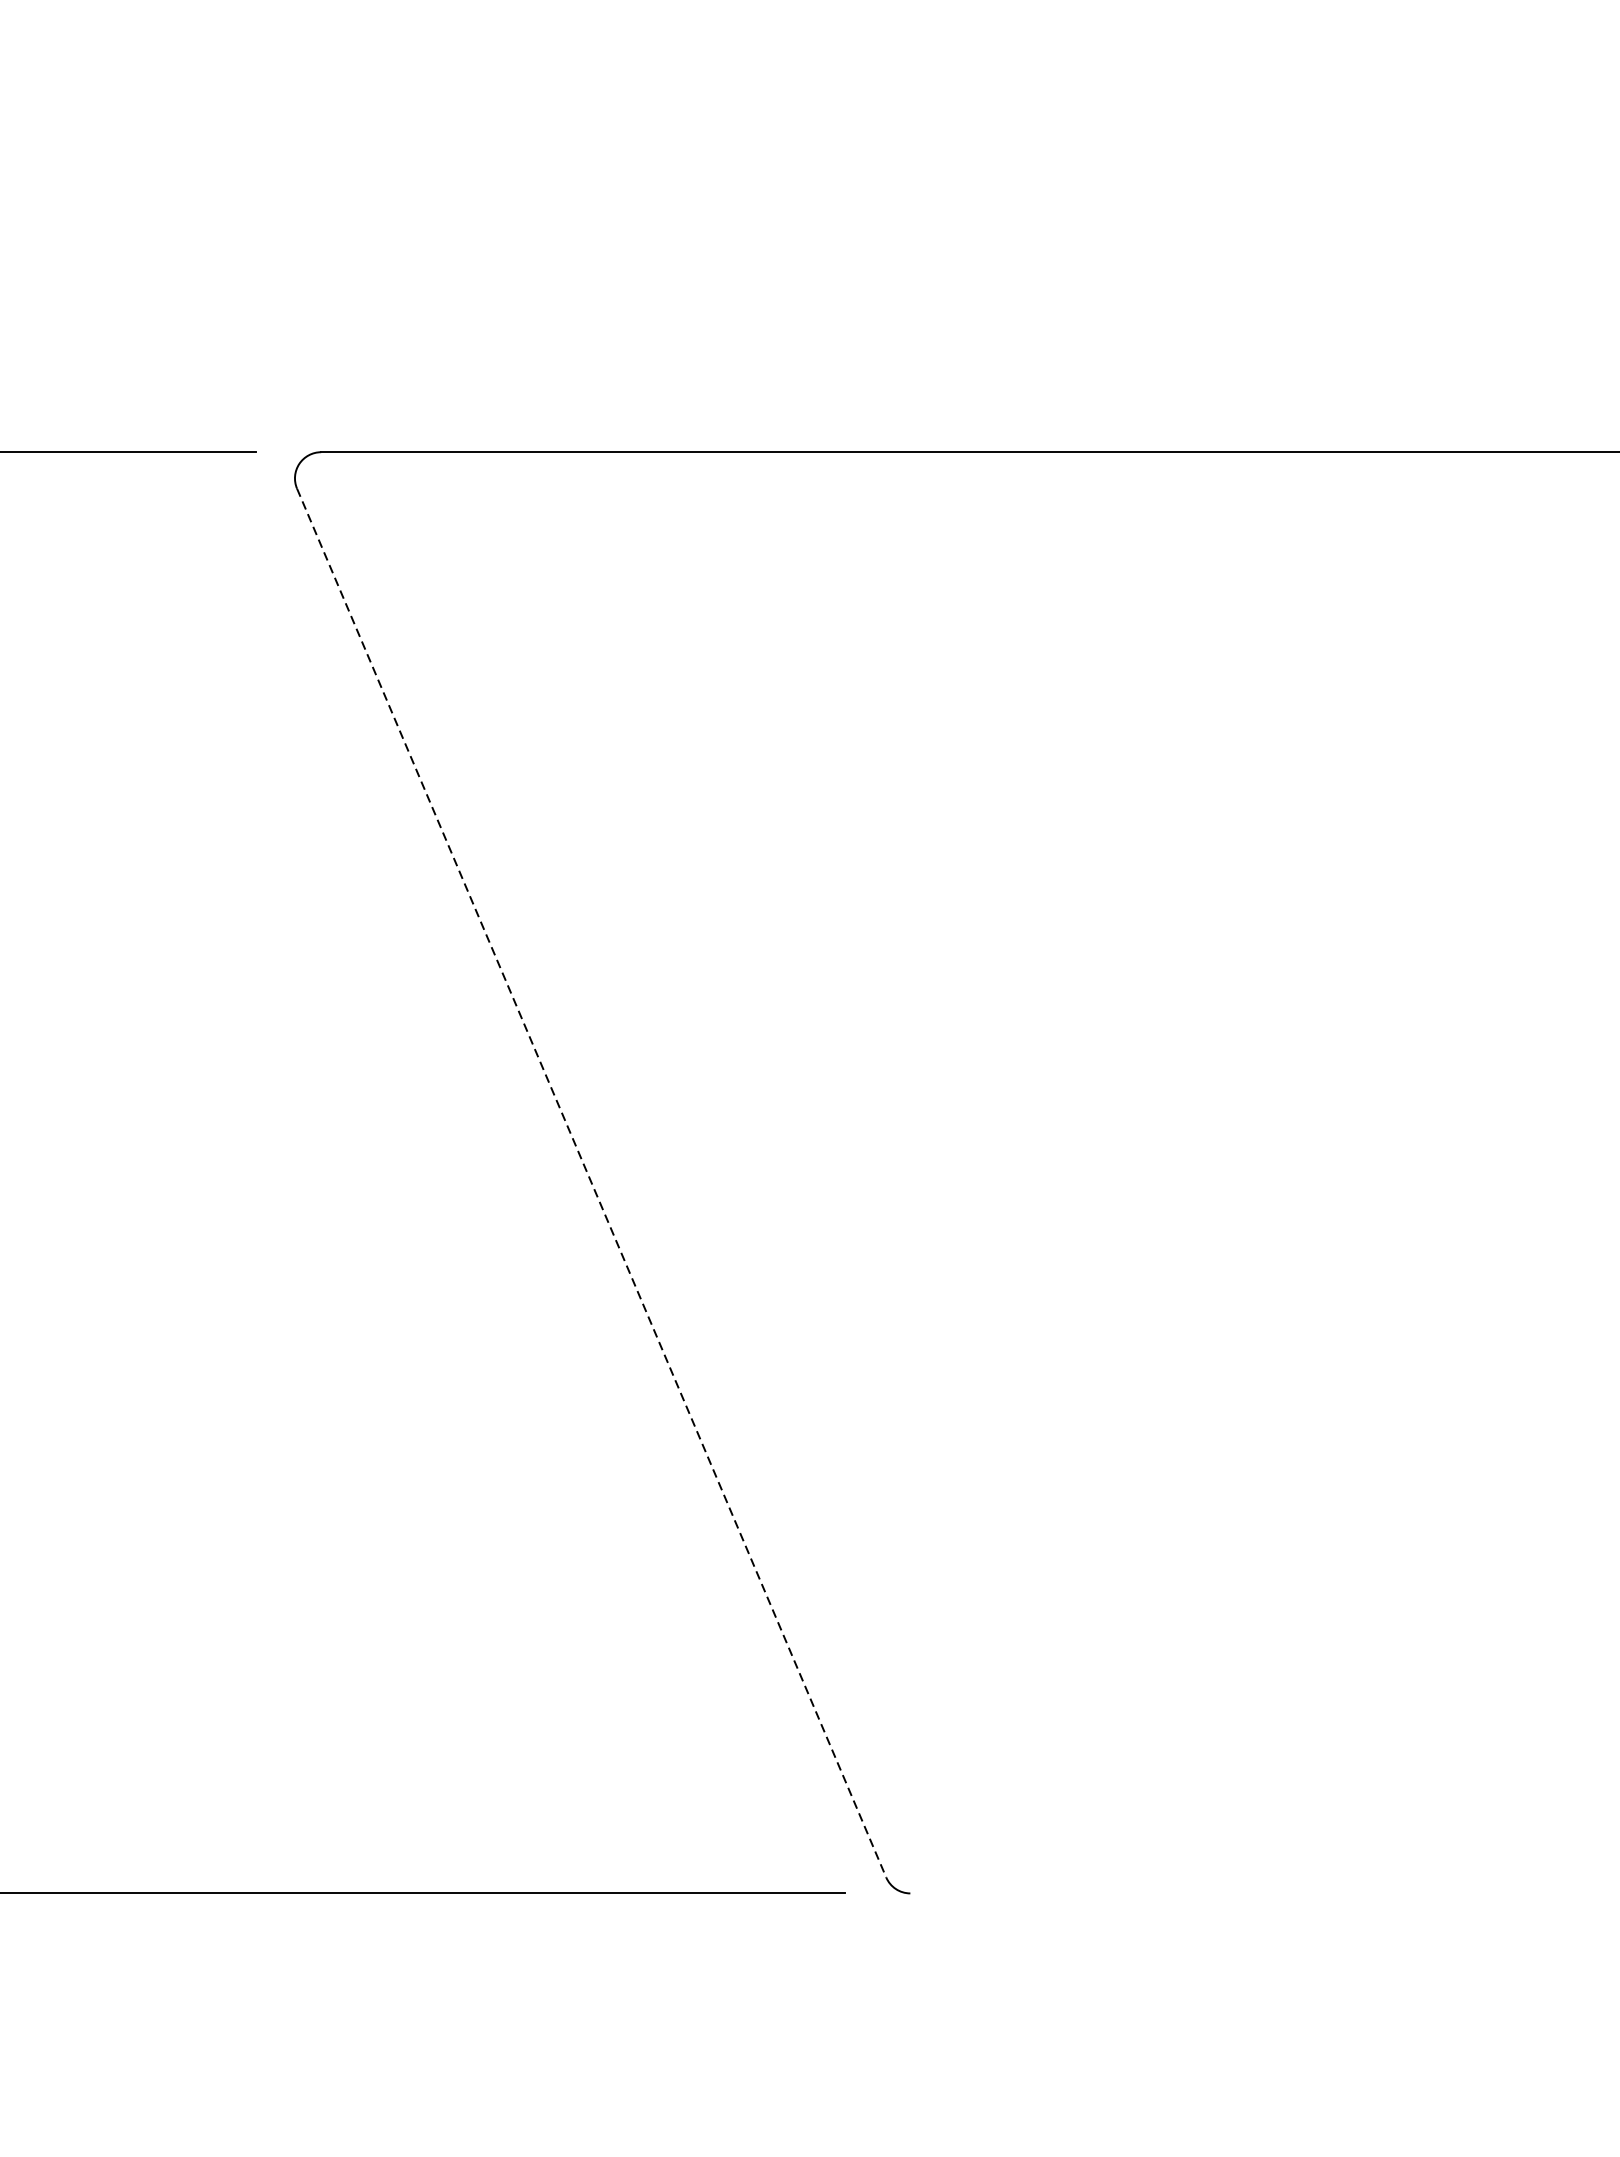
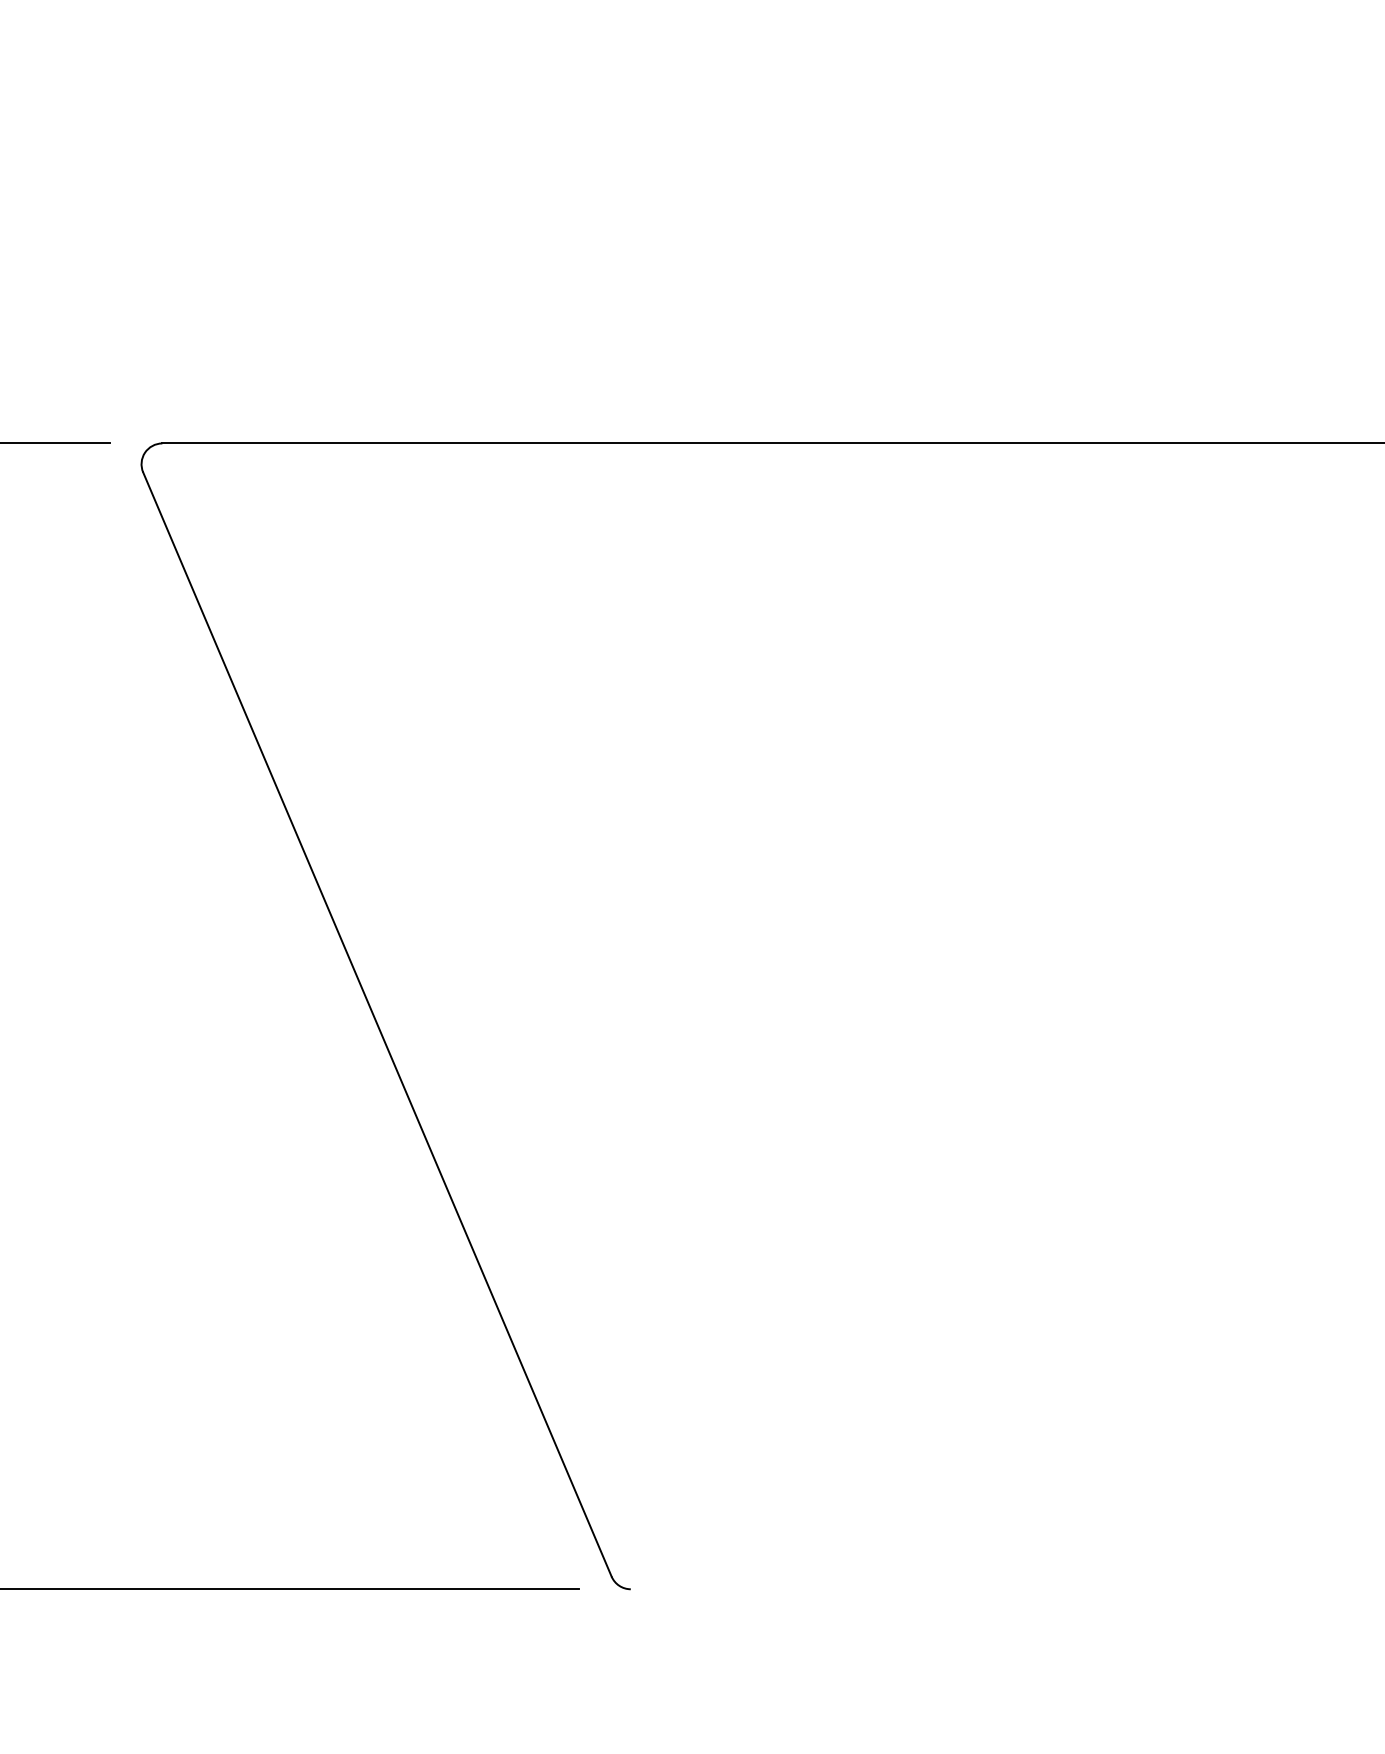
line: (591, 1183) -> (377, 1024), dashed -> solid

